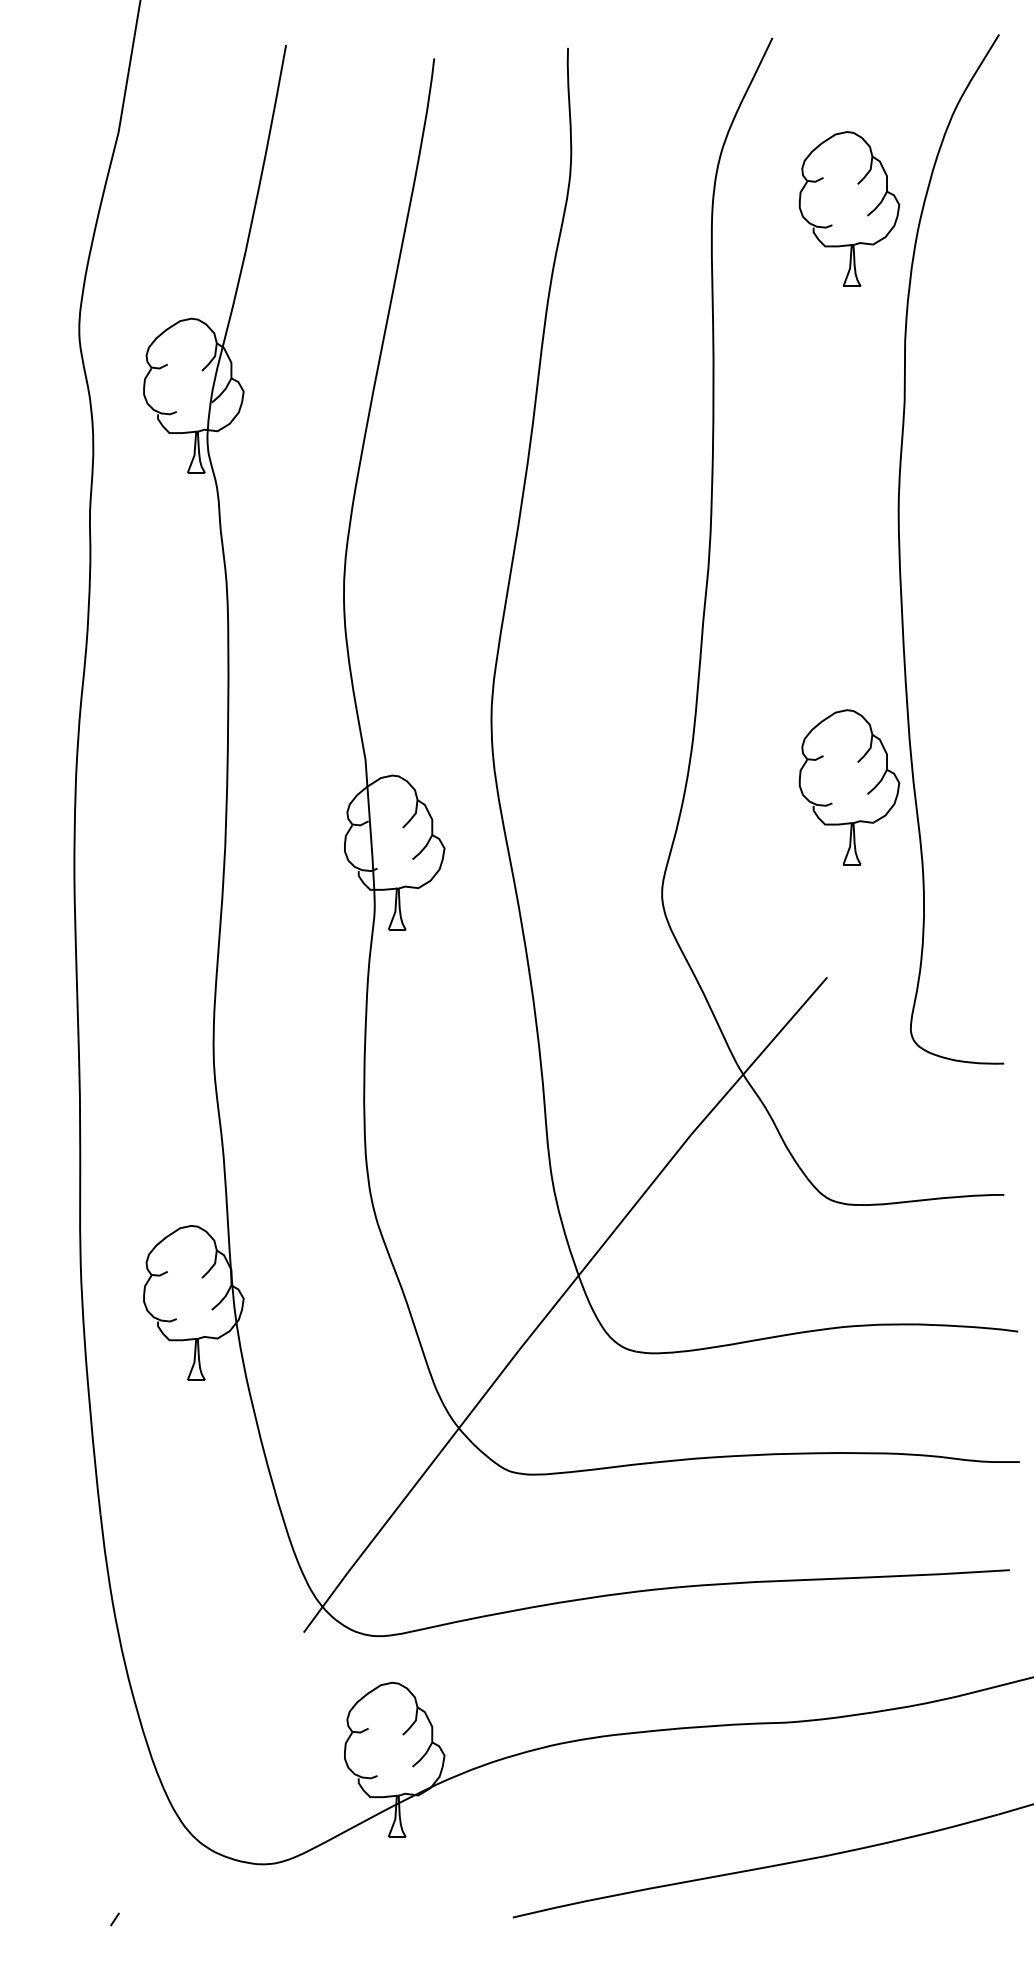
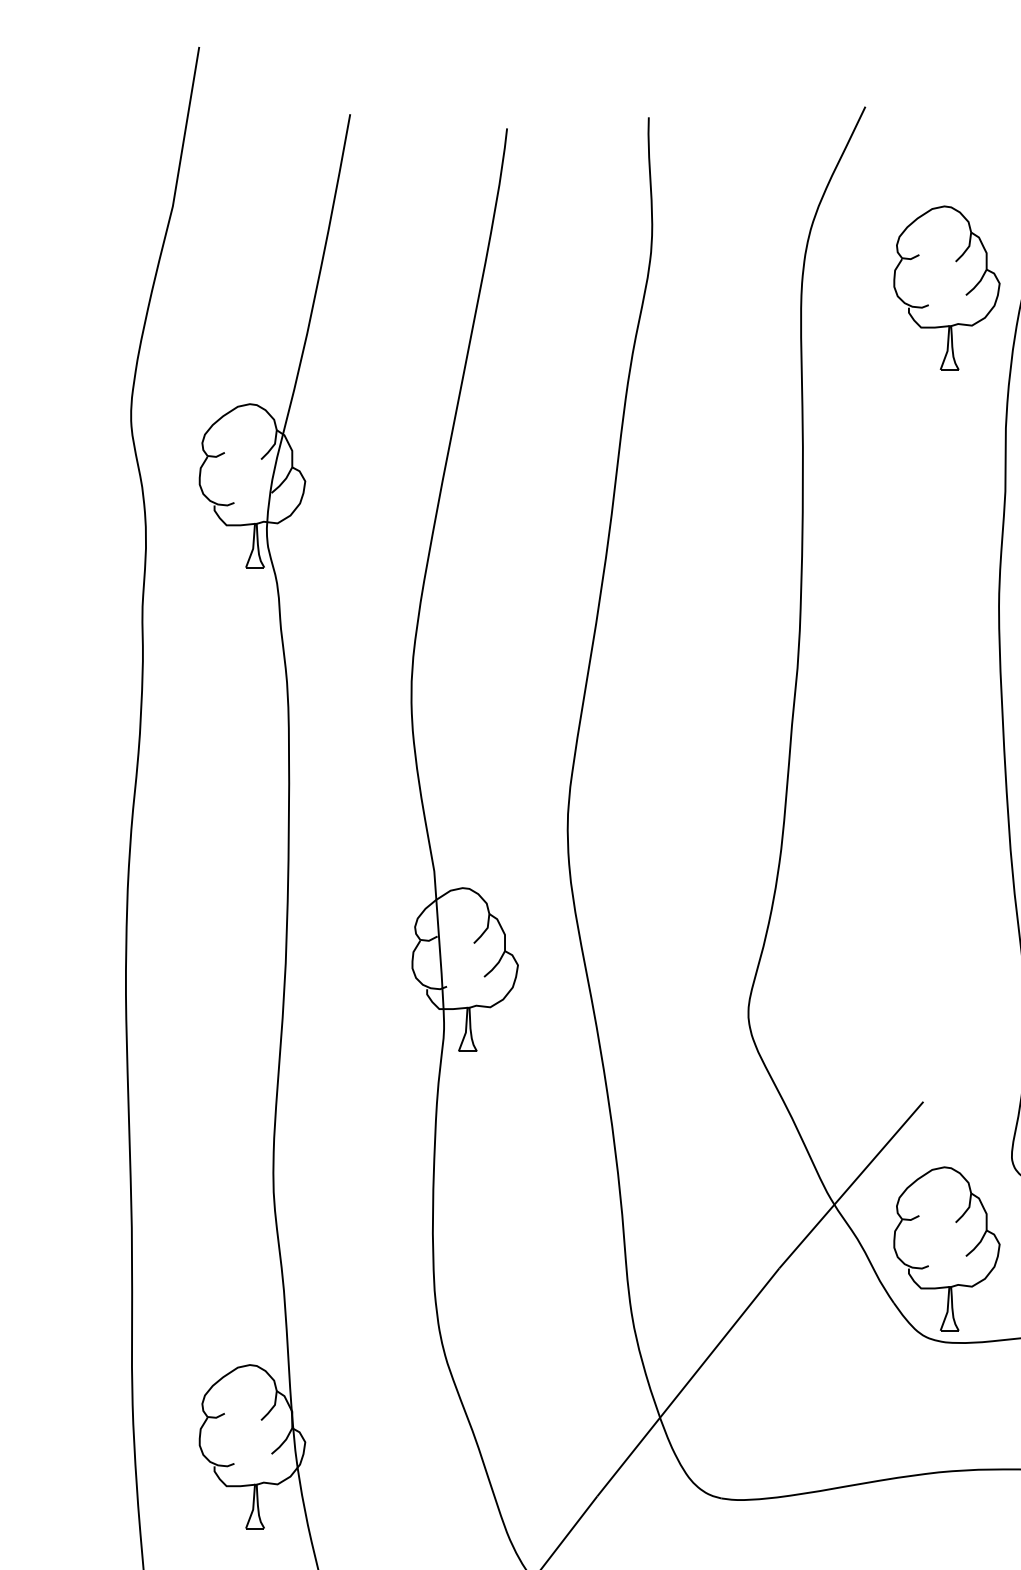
part: (849, 787) -> (946, 1249), moved

